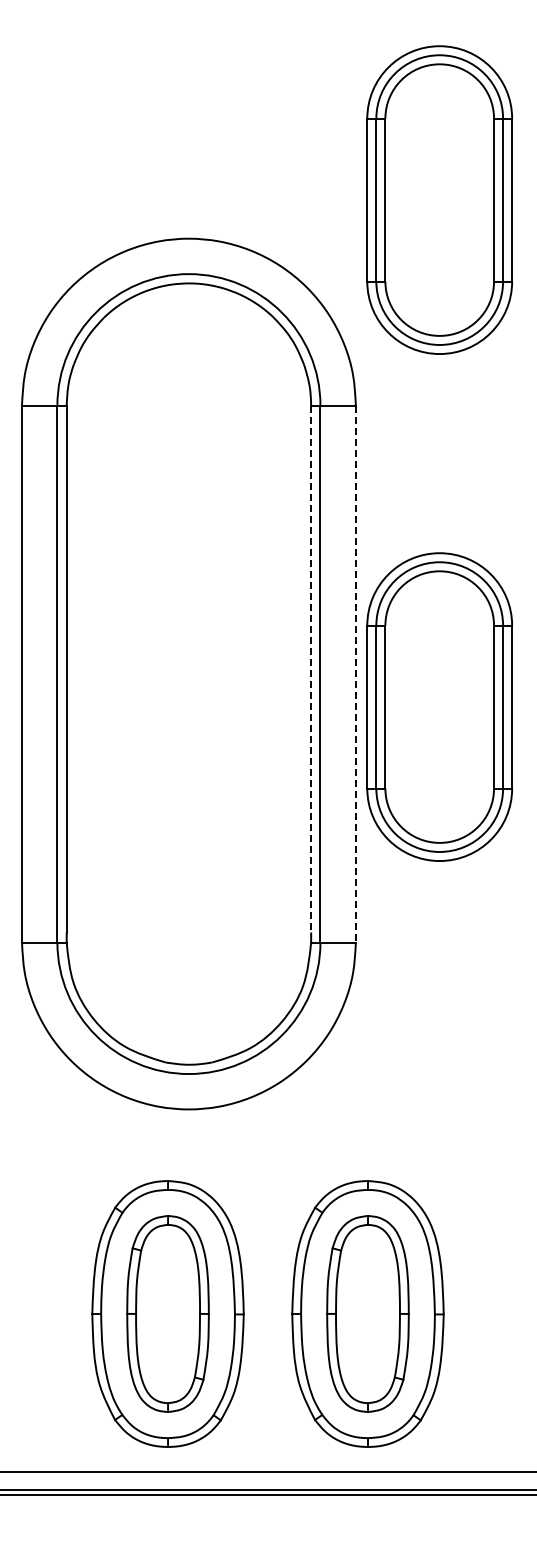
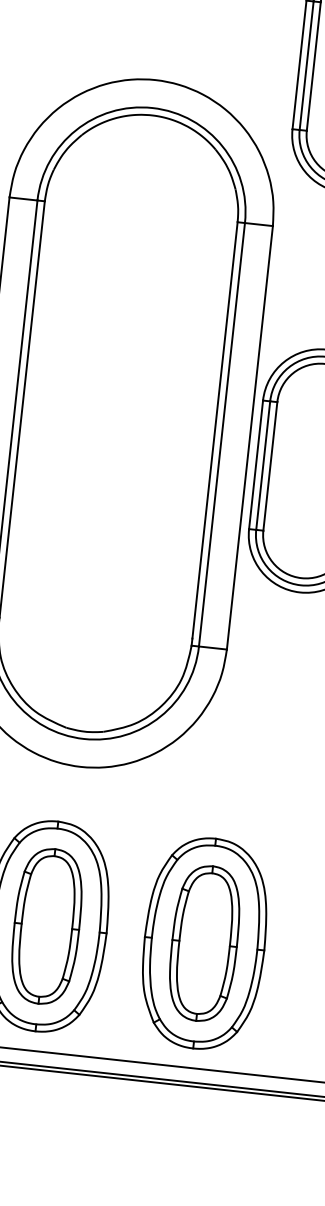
line: (311, 669) -> (215, 430), dashed -> solid
line: (355, 674) -> (249, 438), dashed -> solid

